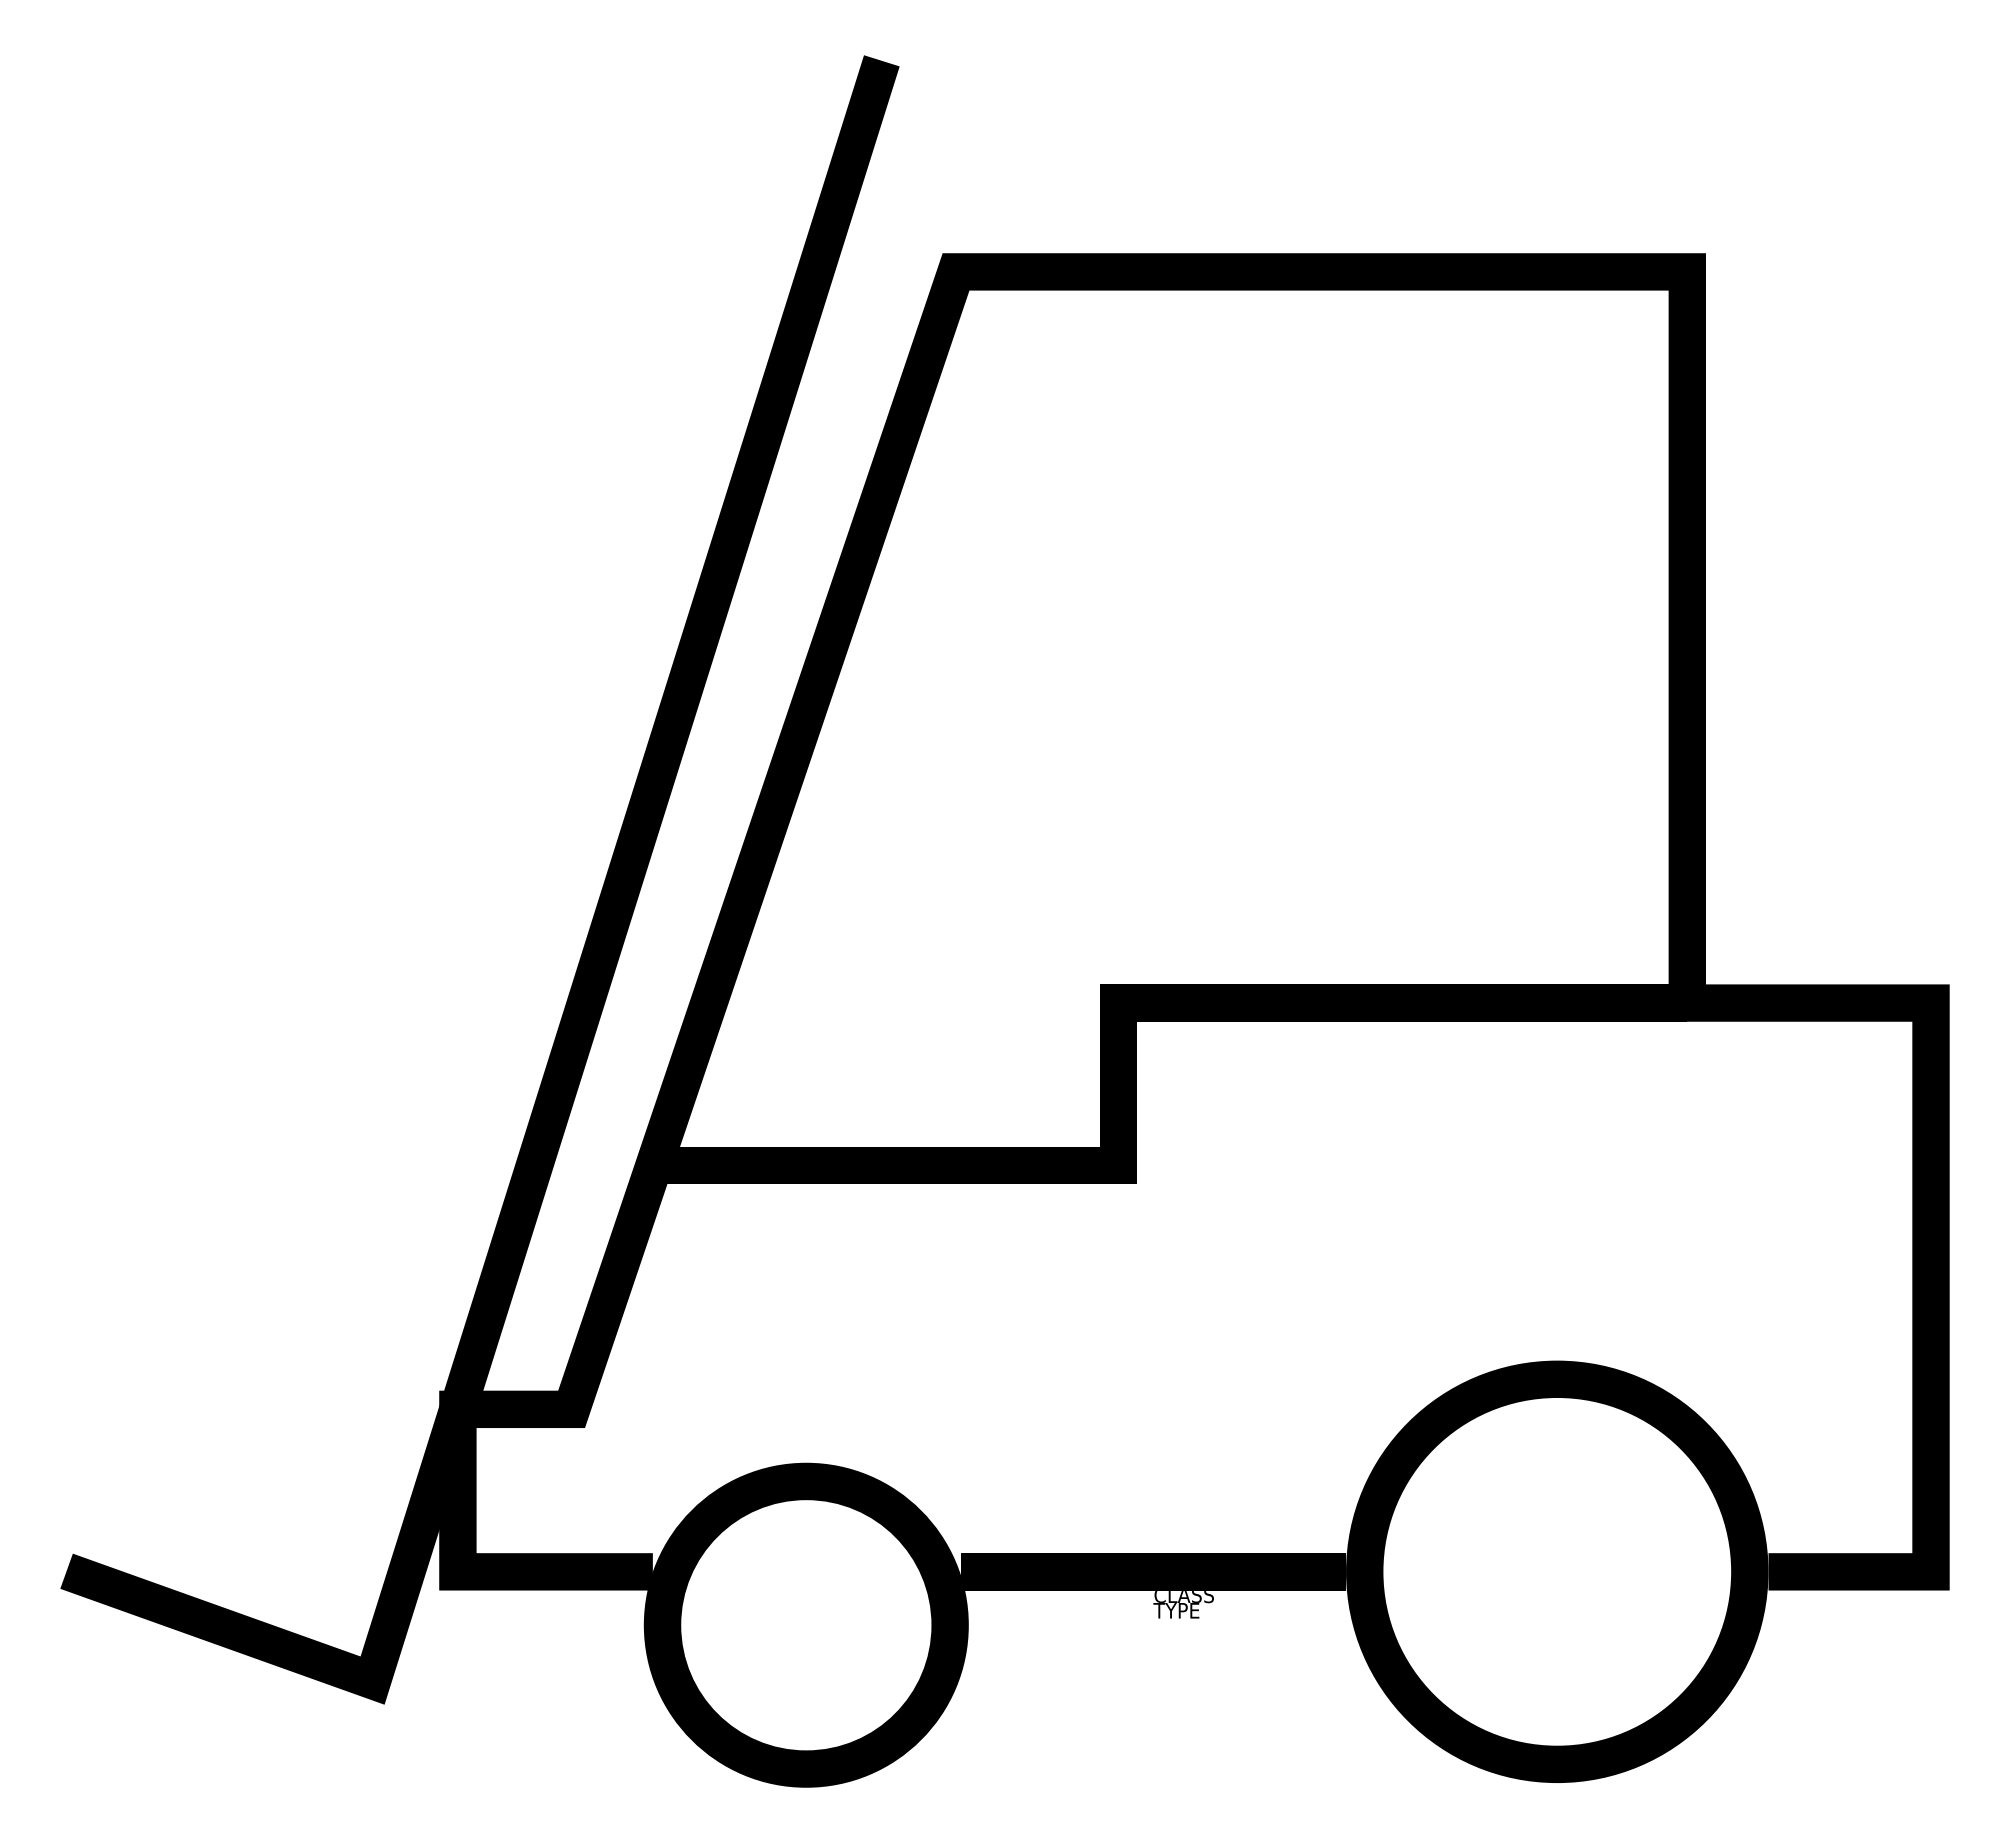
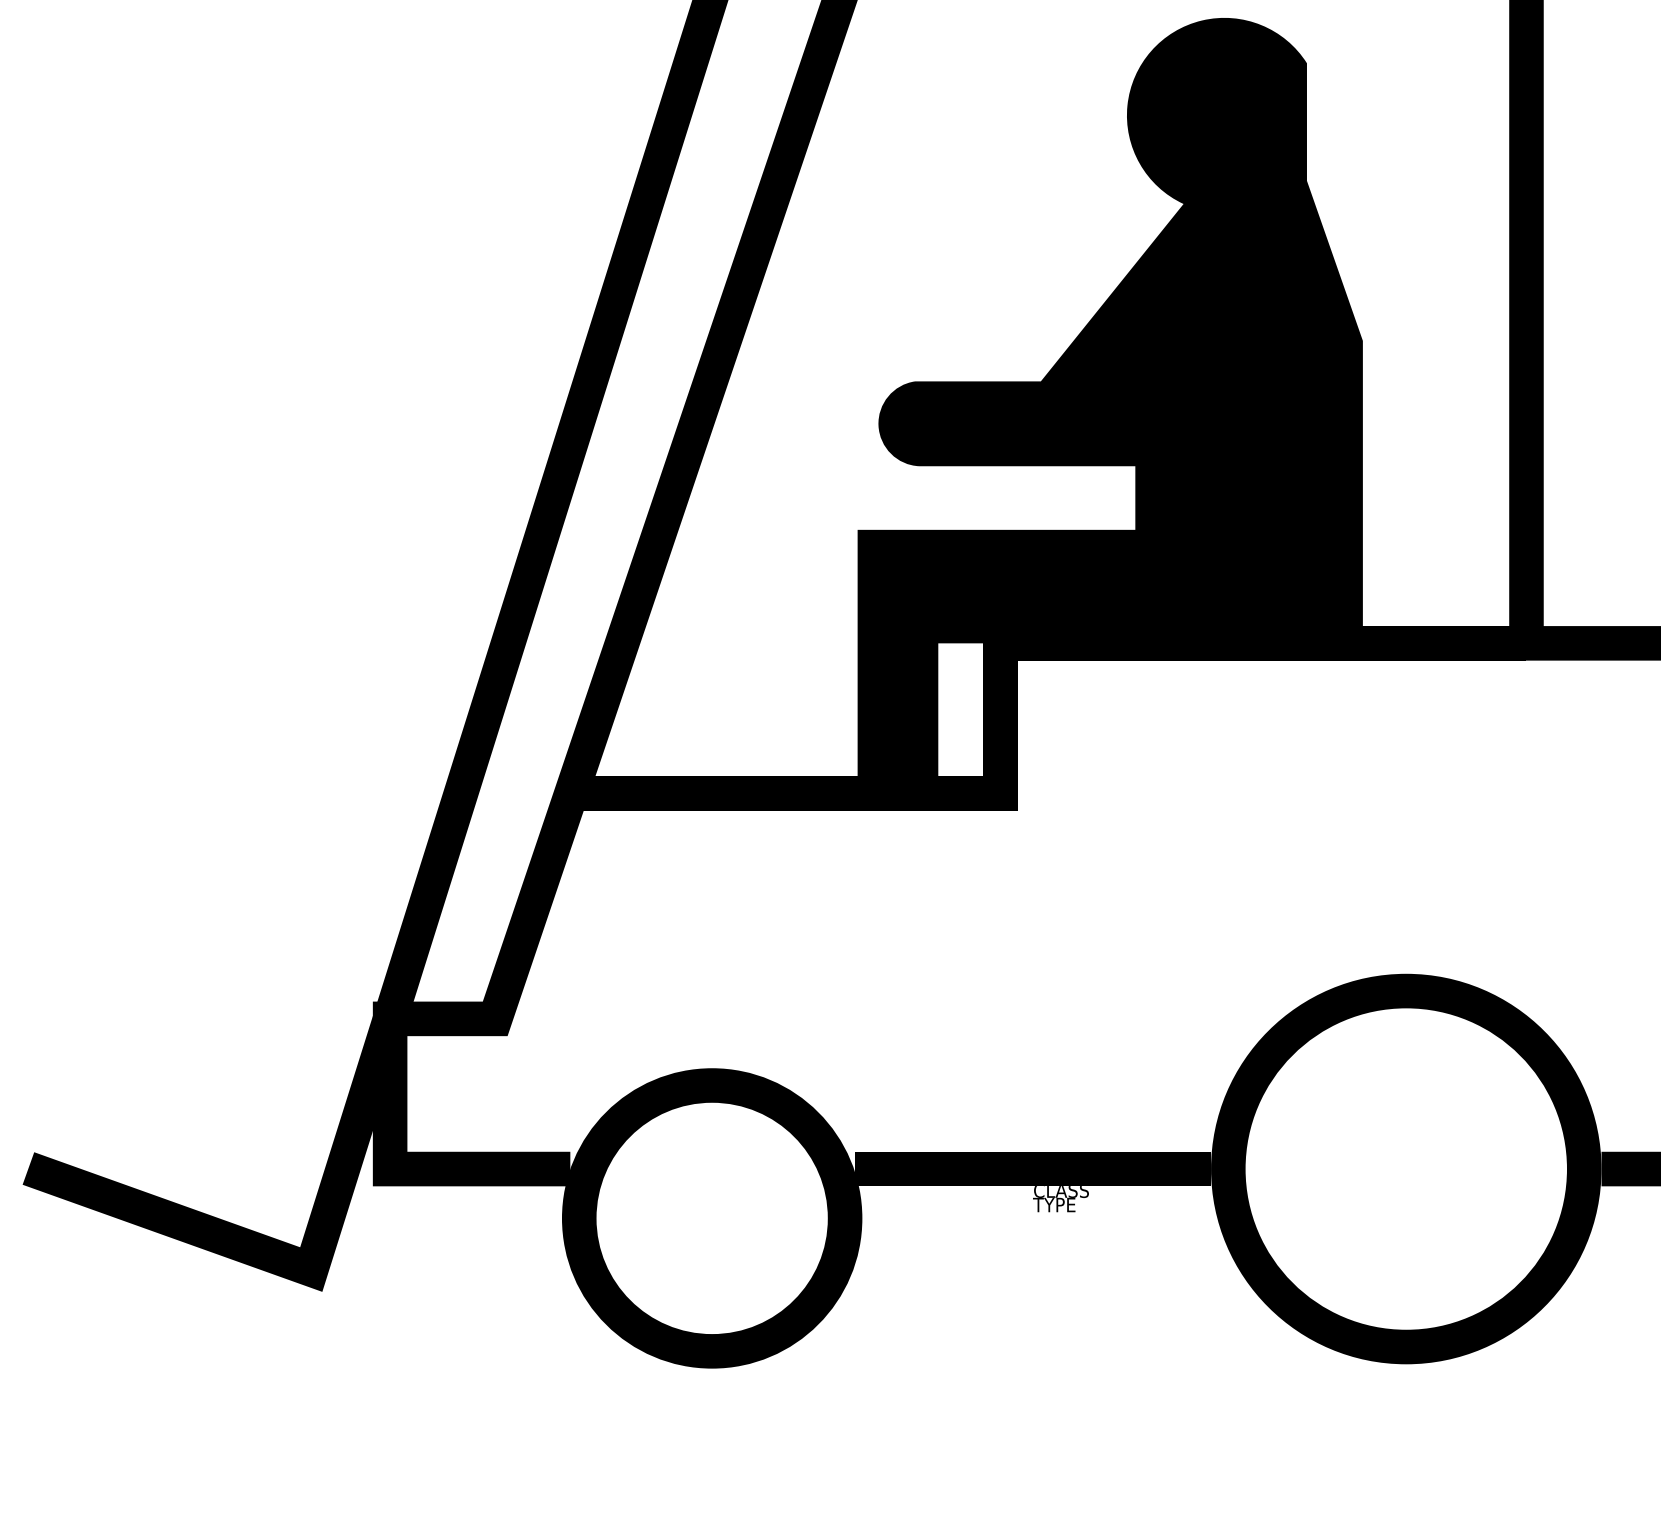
fill: (1236, 745) -> (1109, 405), added

